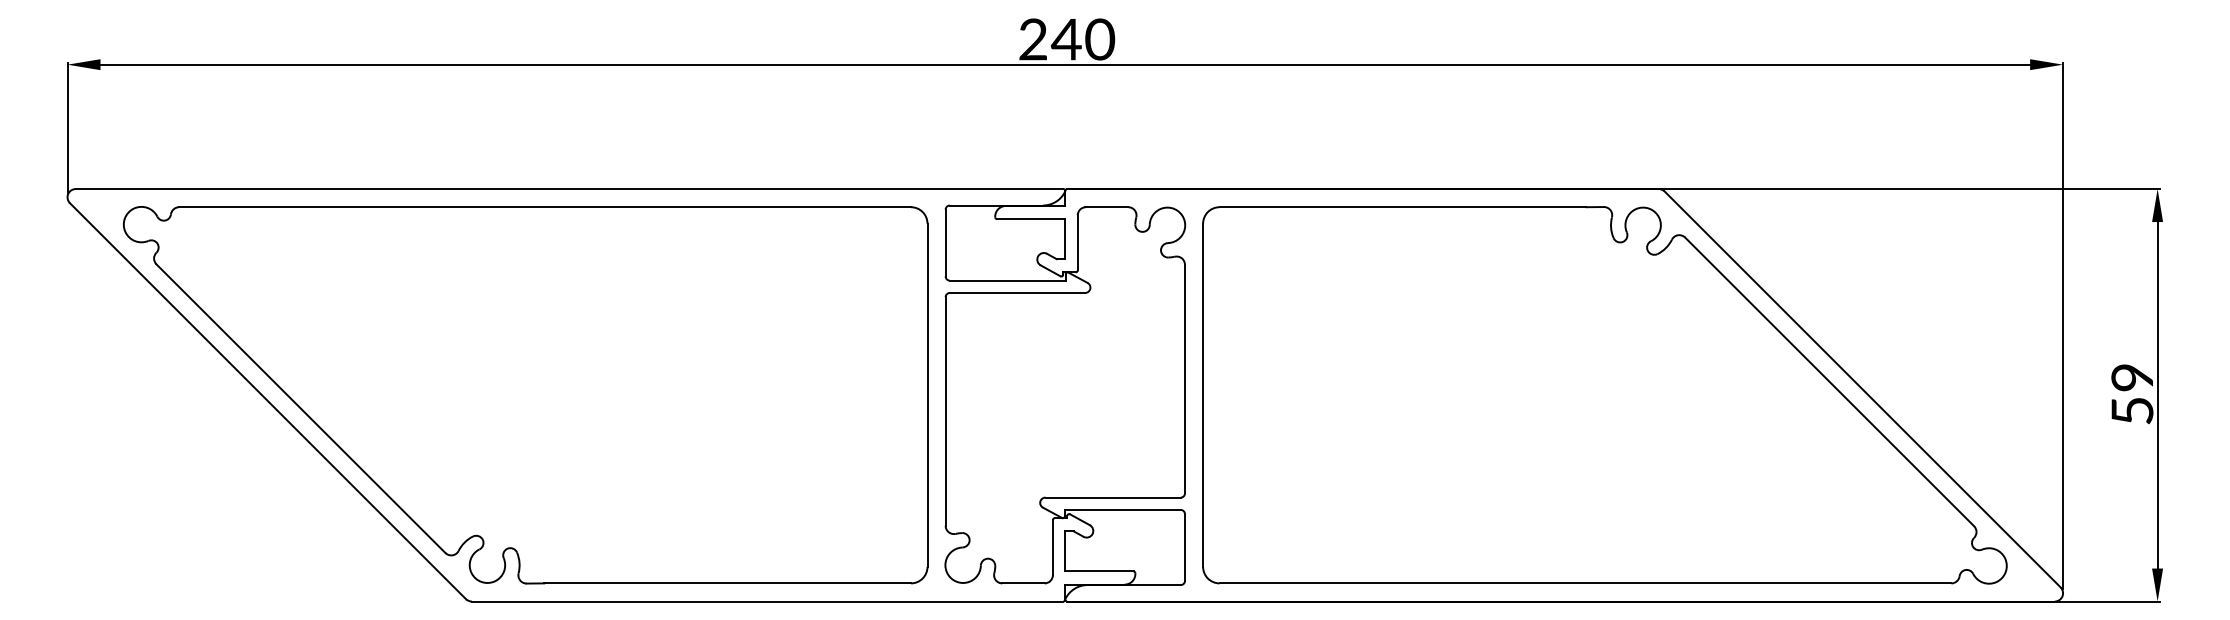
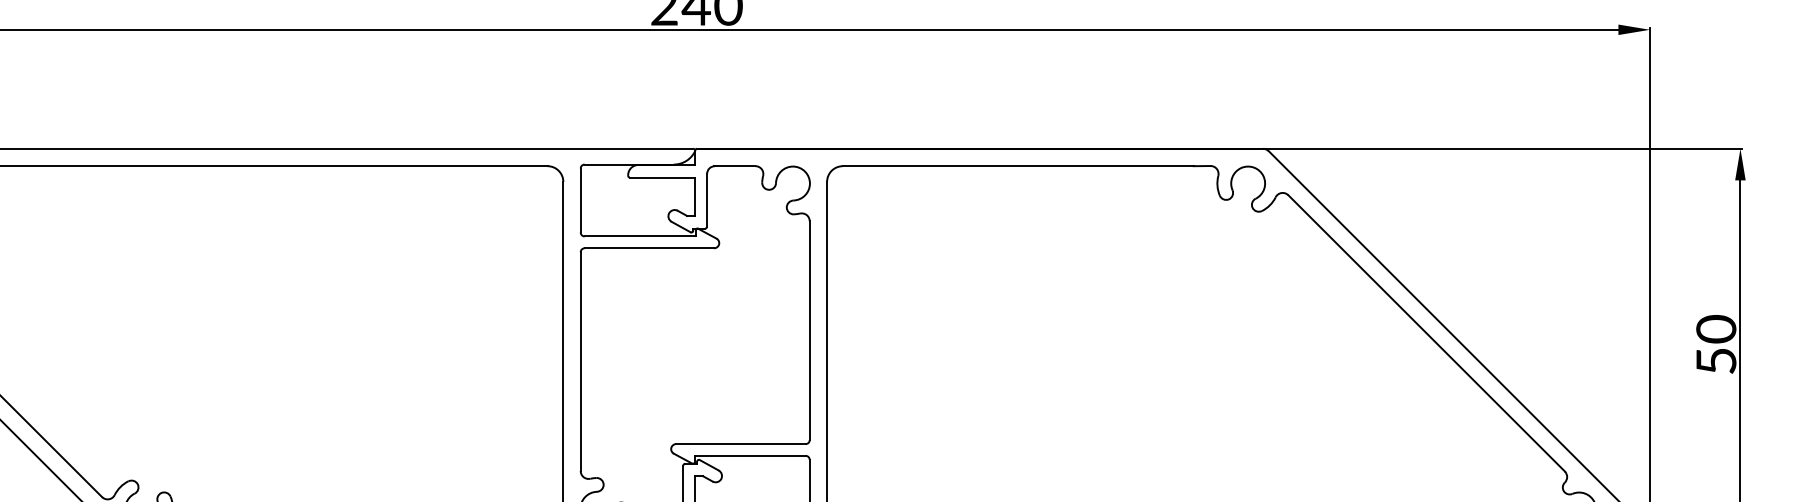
text: (2132, 377) -> (1716, 329), 59 -> 50

